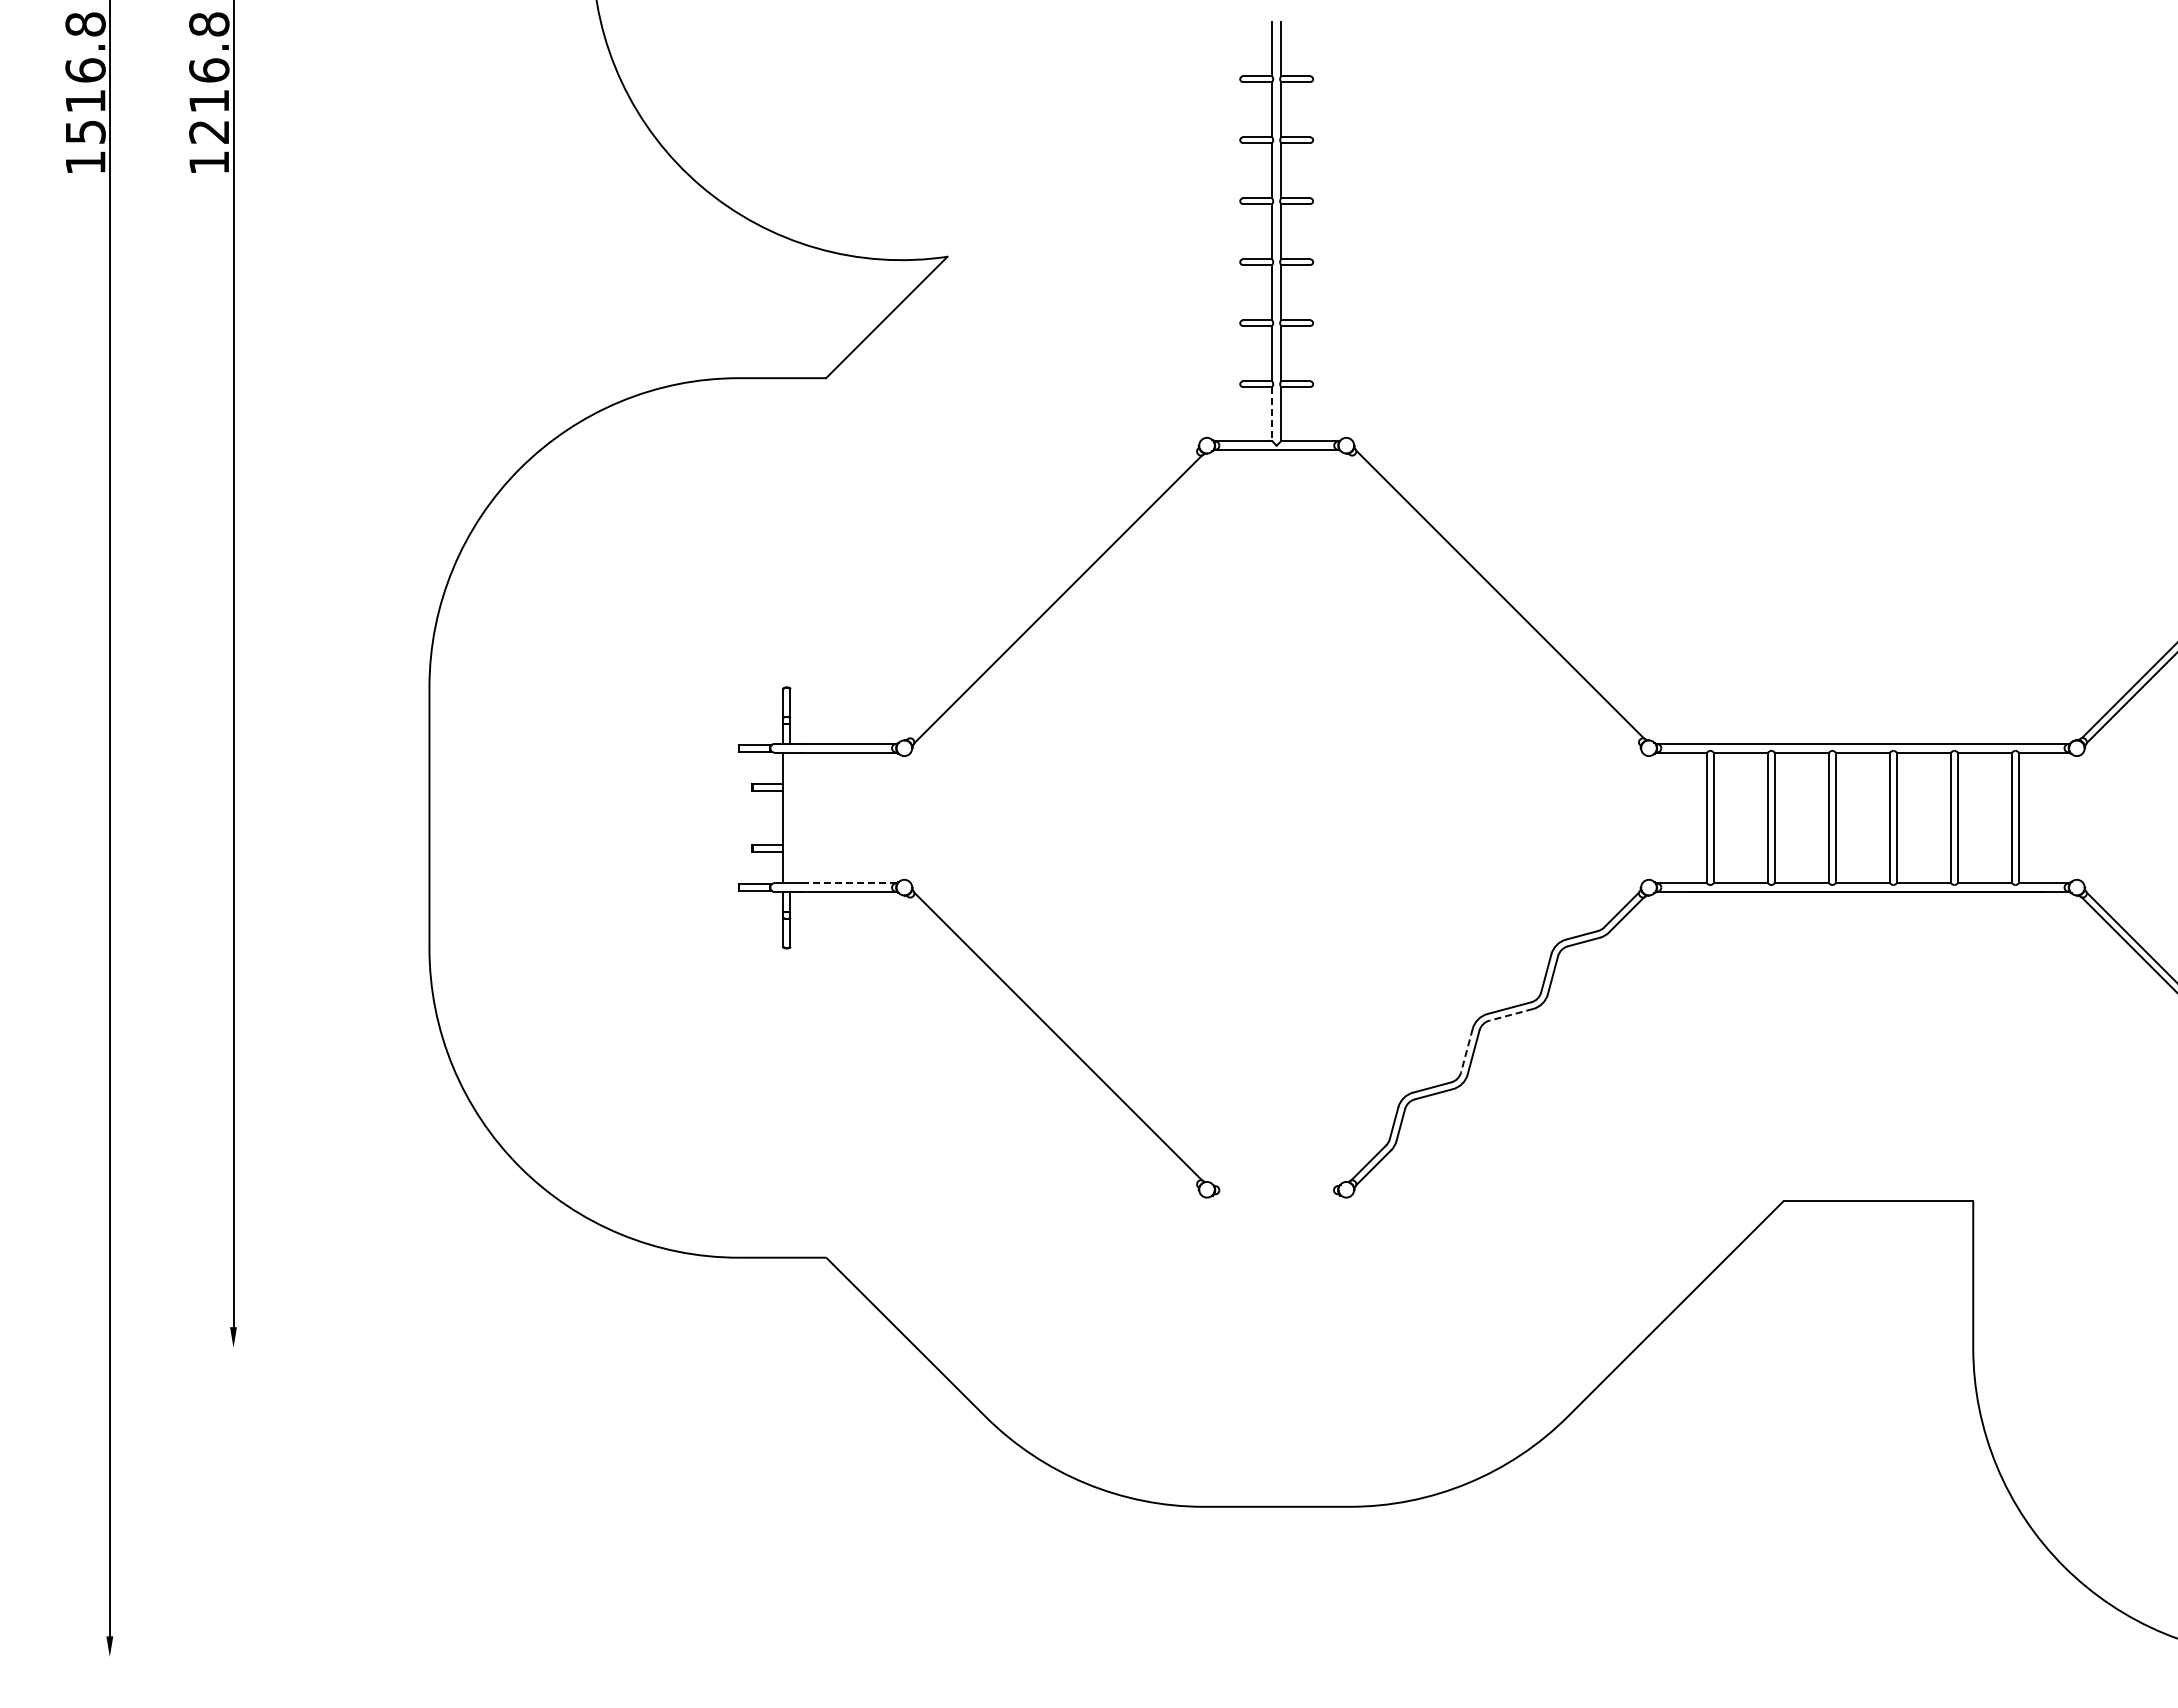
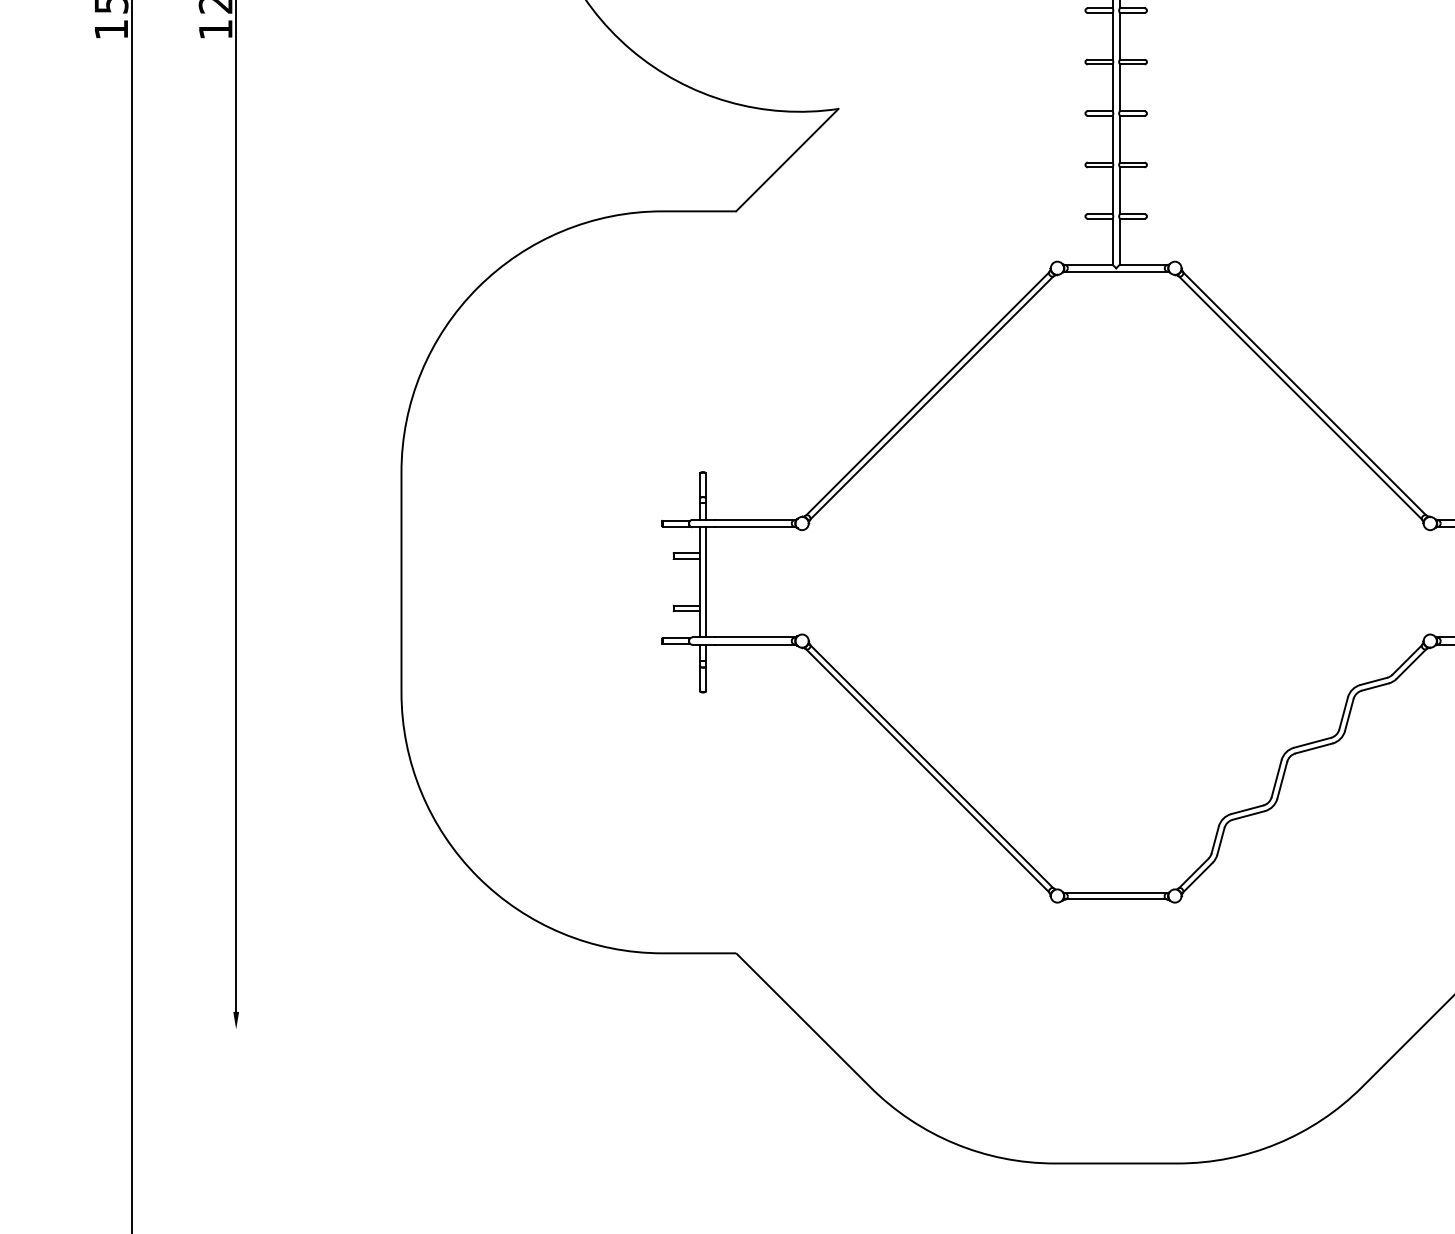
line: (1272, 414) -> (1112, 242), dashed -> solid
line: (1053, 594) -> (927, 393), added
line: (1495, 599) -> (1300, 398), added
line: (790, 817) -> (706, 581), added
line: (848, 883) -> (754, 637), dashed -> solid
line: (1511, 1014) -> (1314, 748), dashed -> solid
line: (1053, 1041) -> (927, 770), added
line: (1466, 1050) -> (1276, 778), dashed -> solid
line: (1276, 1186) -> (1116, 893), added
line: (1276, 1193) -> (1116, 899), added

